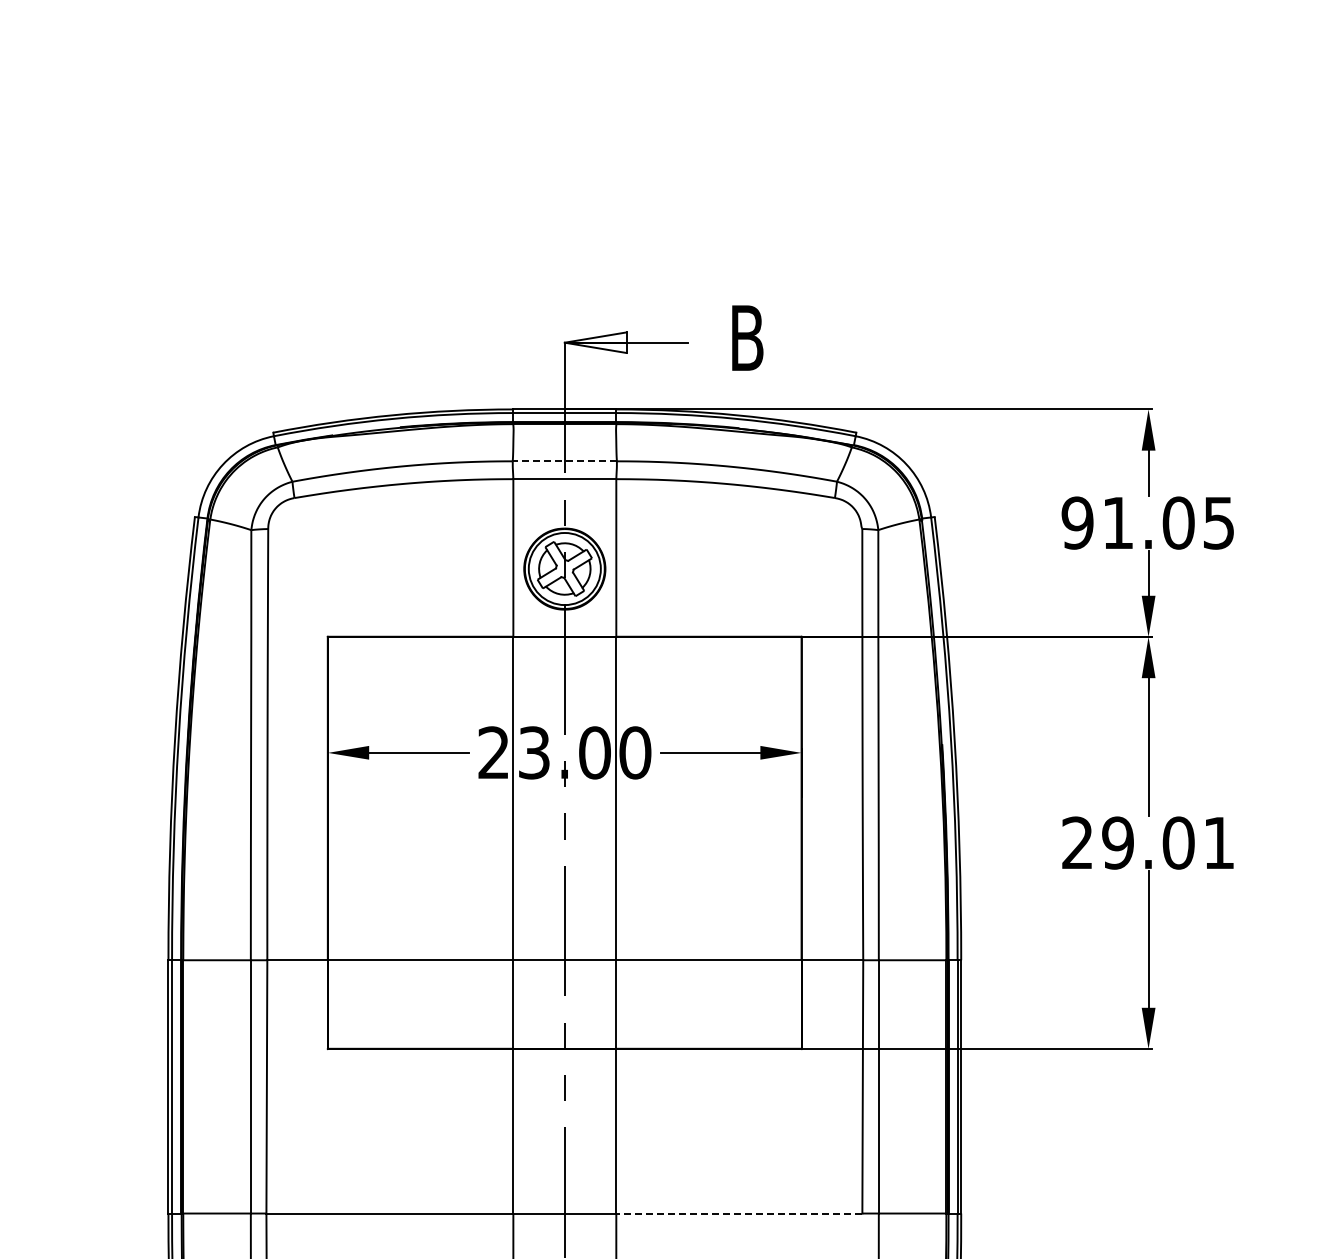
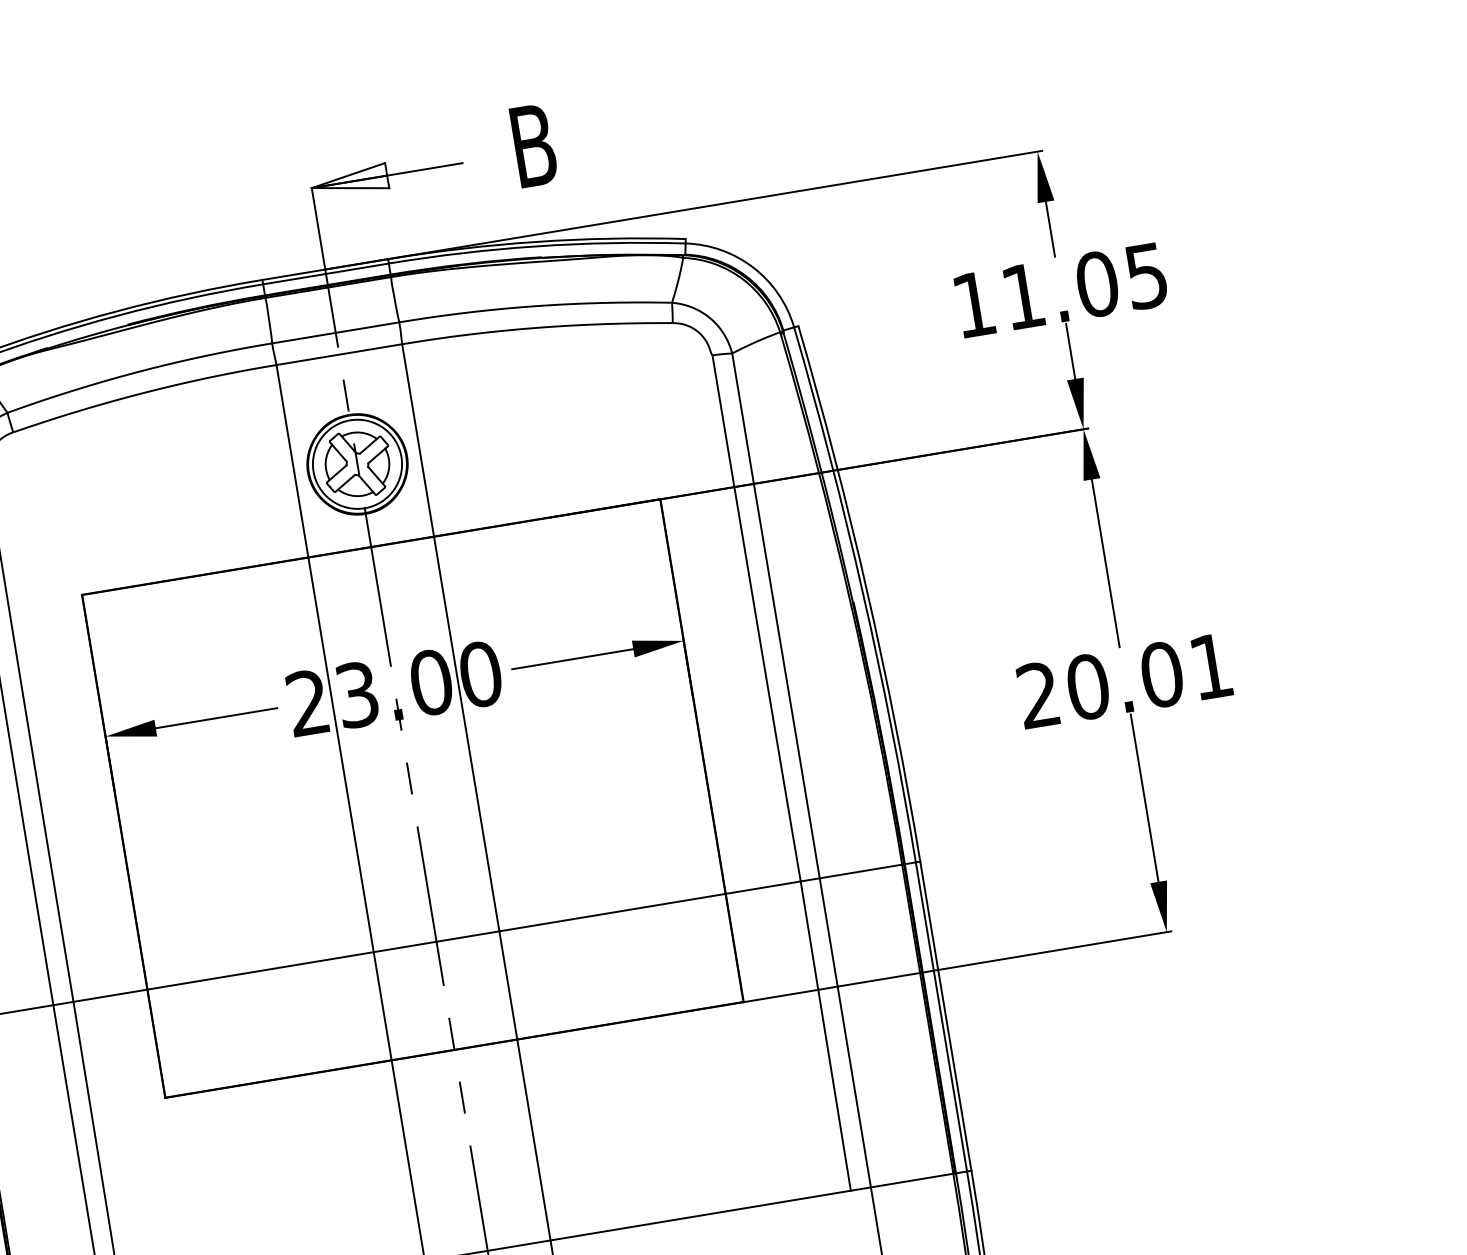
line: (564, 461) -> (335, 333), dashed -> solid
text: (1077, 522) -> (973, 303), 91.05 -> 11.05
text: (1118, 842) -> (1088, 686), 29.01 -> 20.01
line: (738, 1213) -> (699, 1215), dashed -> solid

